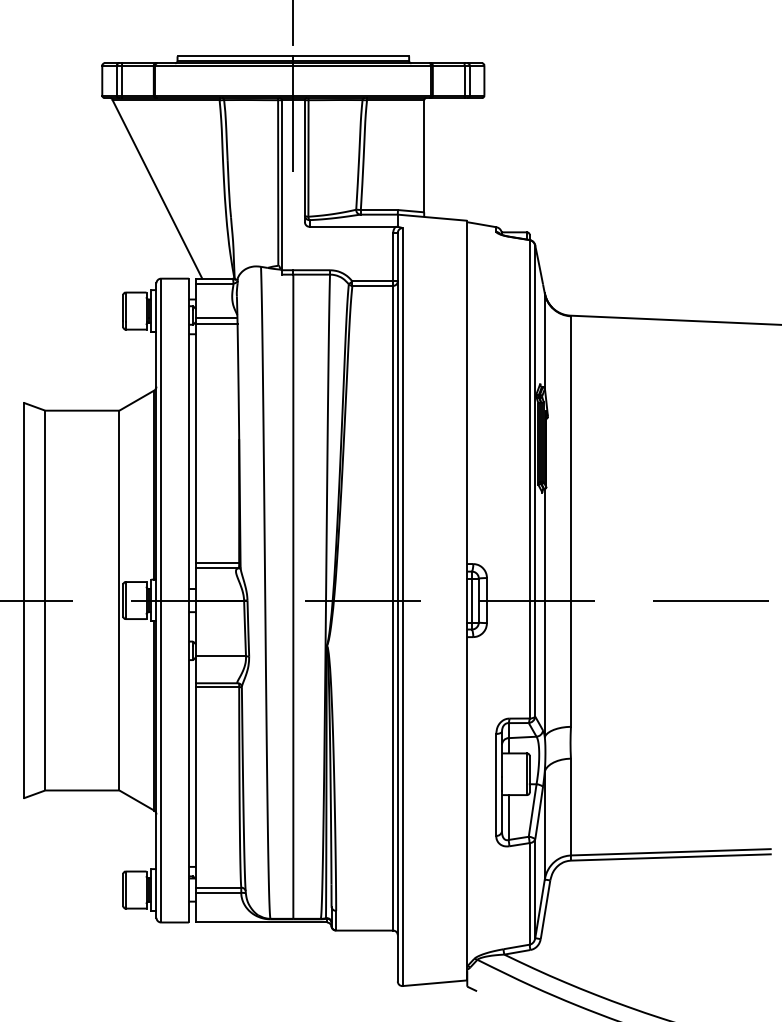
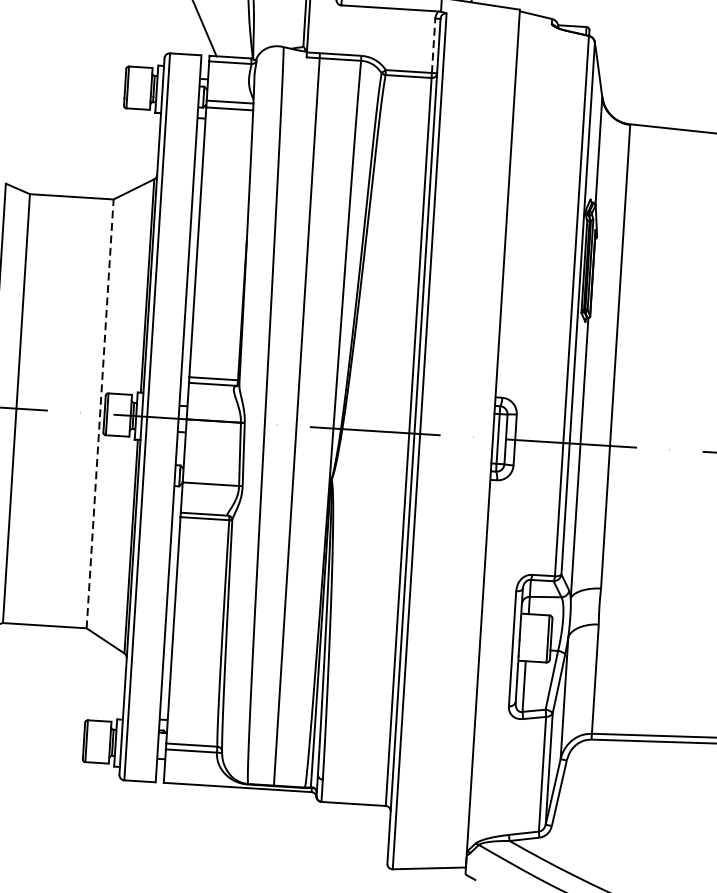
line: (393, 256) -> (434, 44), solid -> dashed
line: (119, 600) -> (100, 413), solid -> dashed

